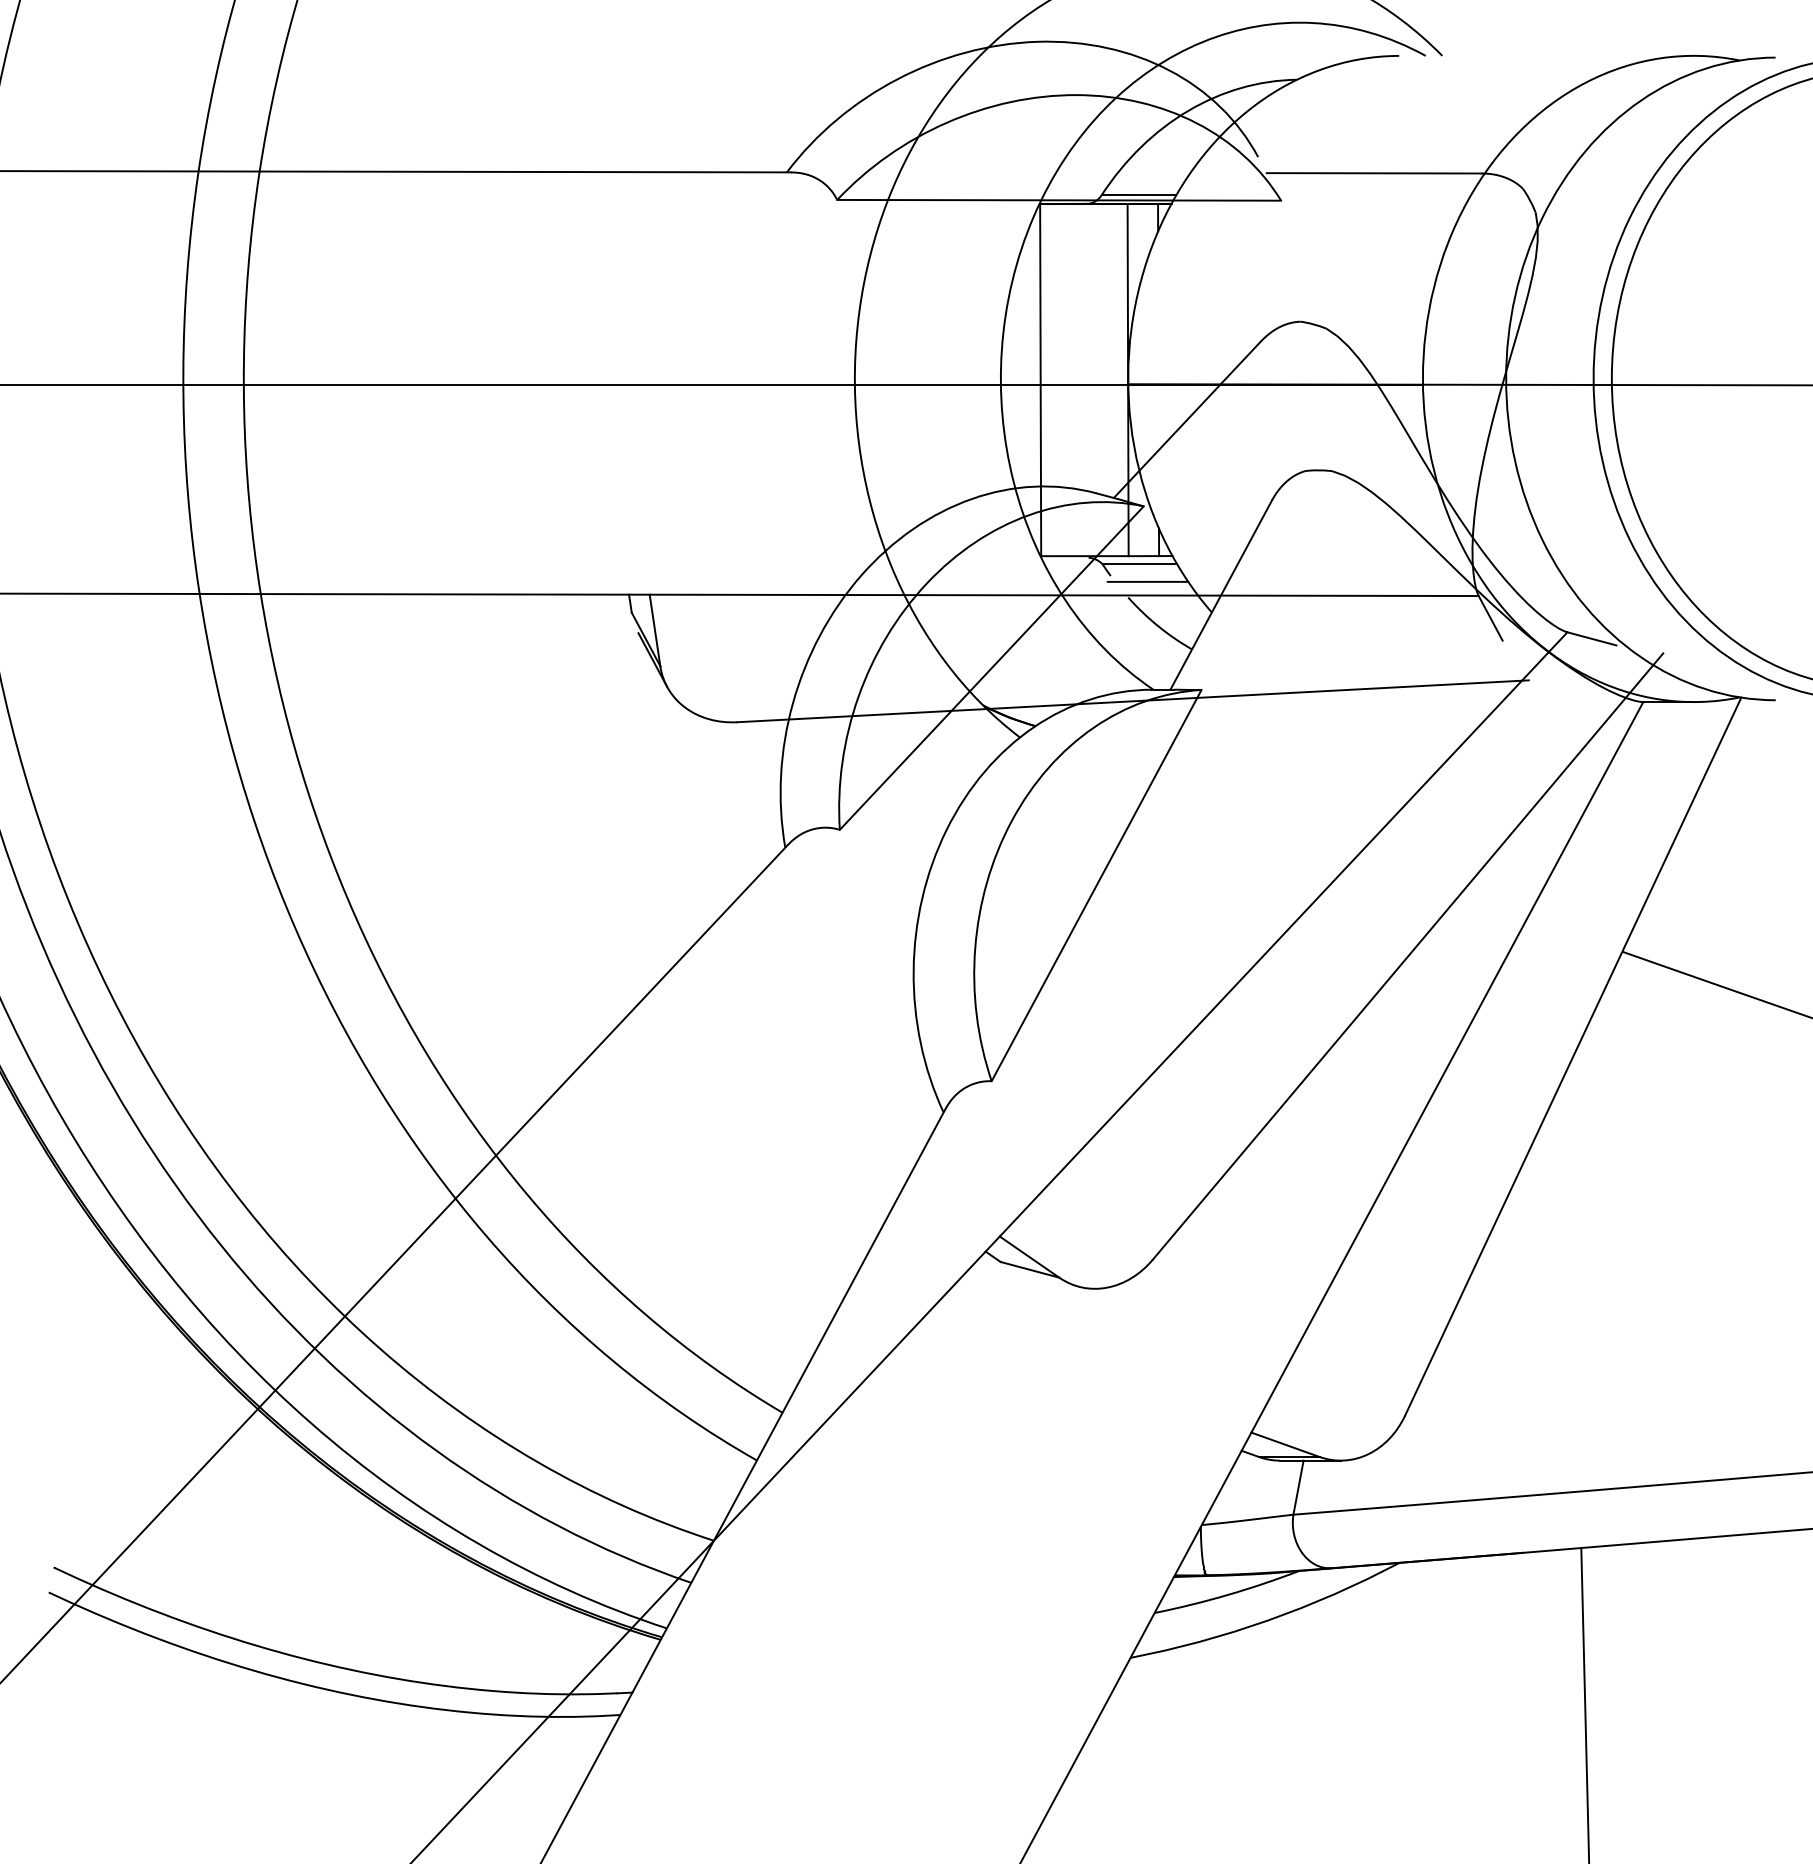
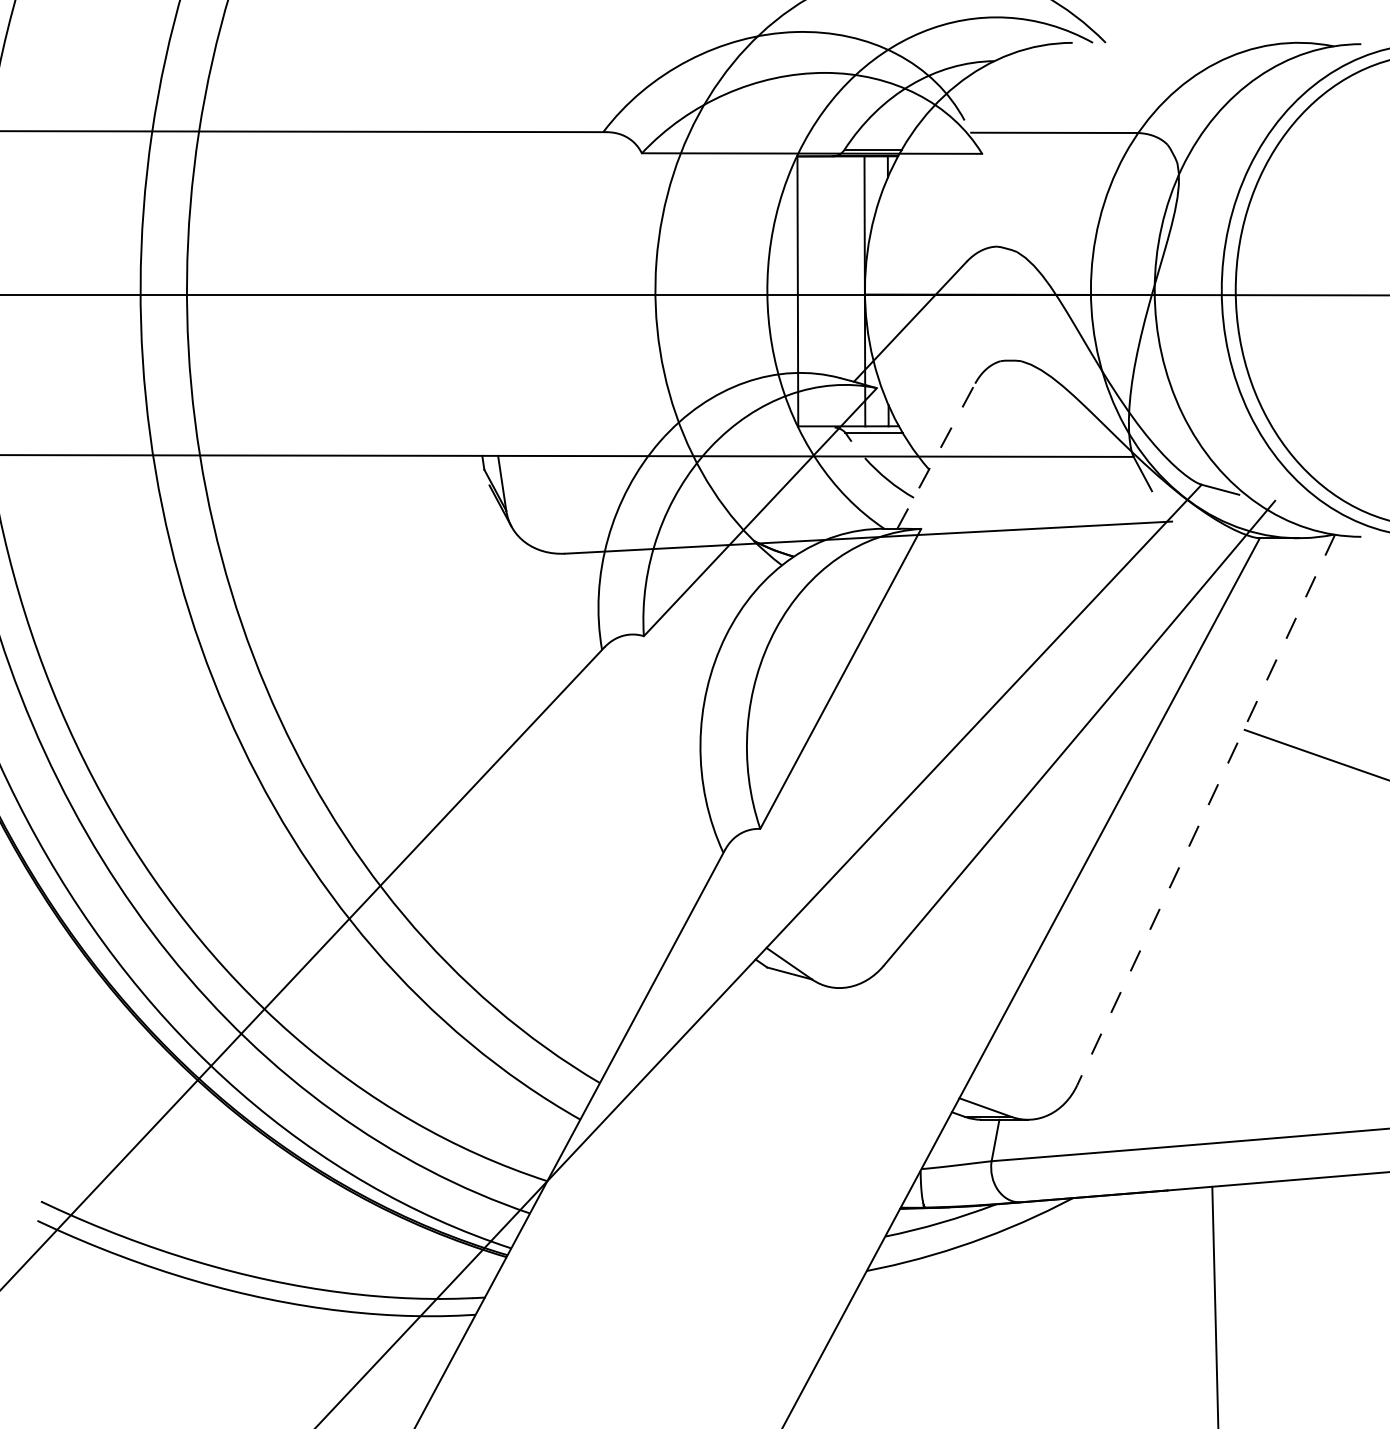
line: (1148, 582) -> (880, 446), removed
line: (1221, 594) -> (936, 455), solid -> dashed
line: (1573, 1057) -> (1206, 810), solid -> dashed

